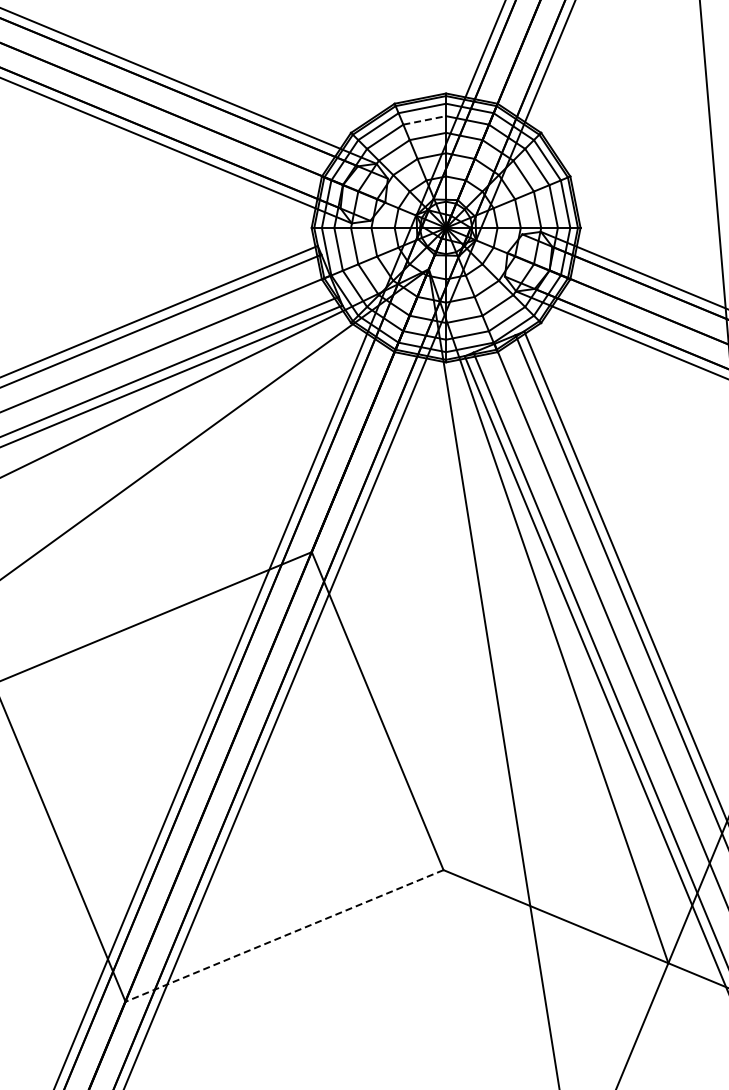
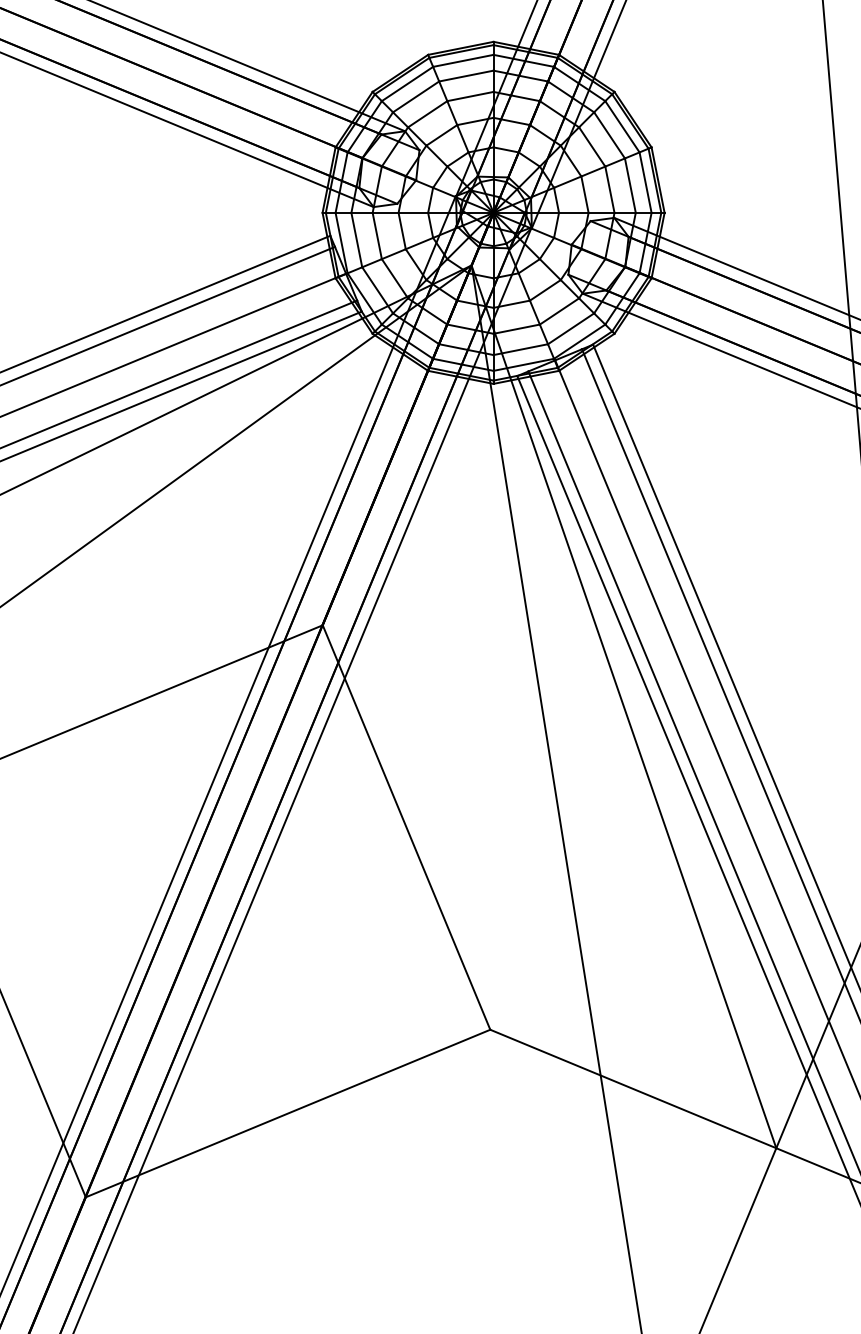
line: (424, 120) -> (466, 76), dashed -> solid
line: (284, 936) -> (287, 1114), dashed -> solid

